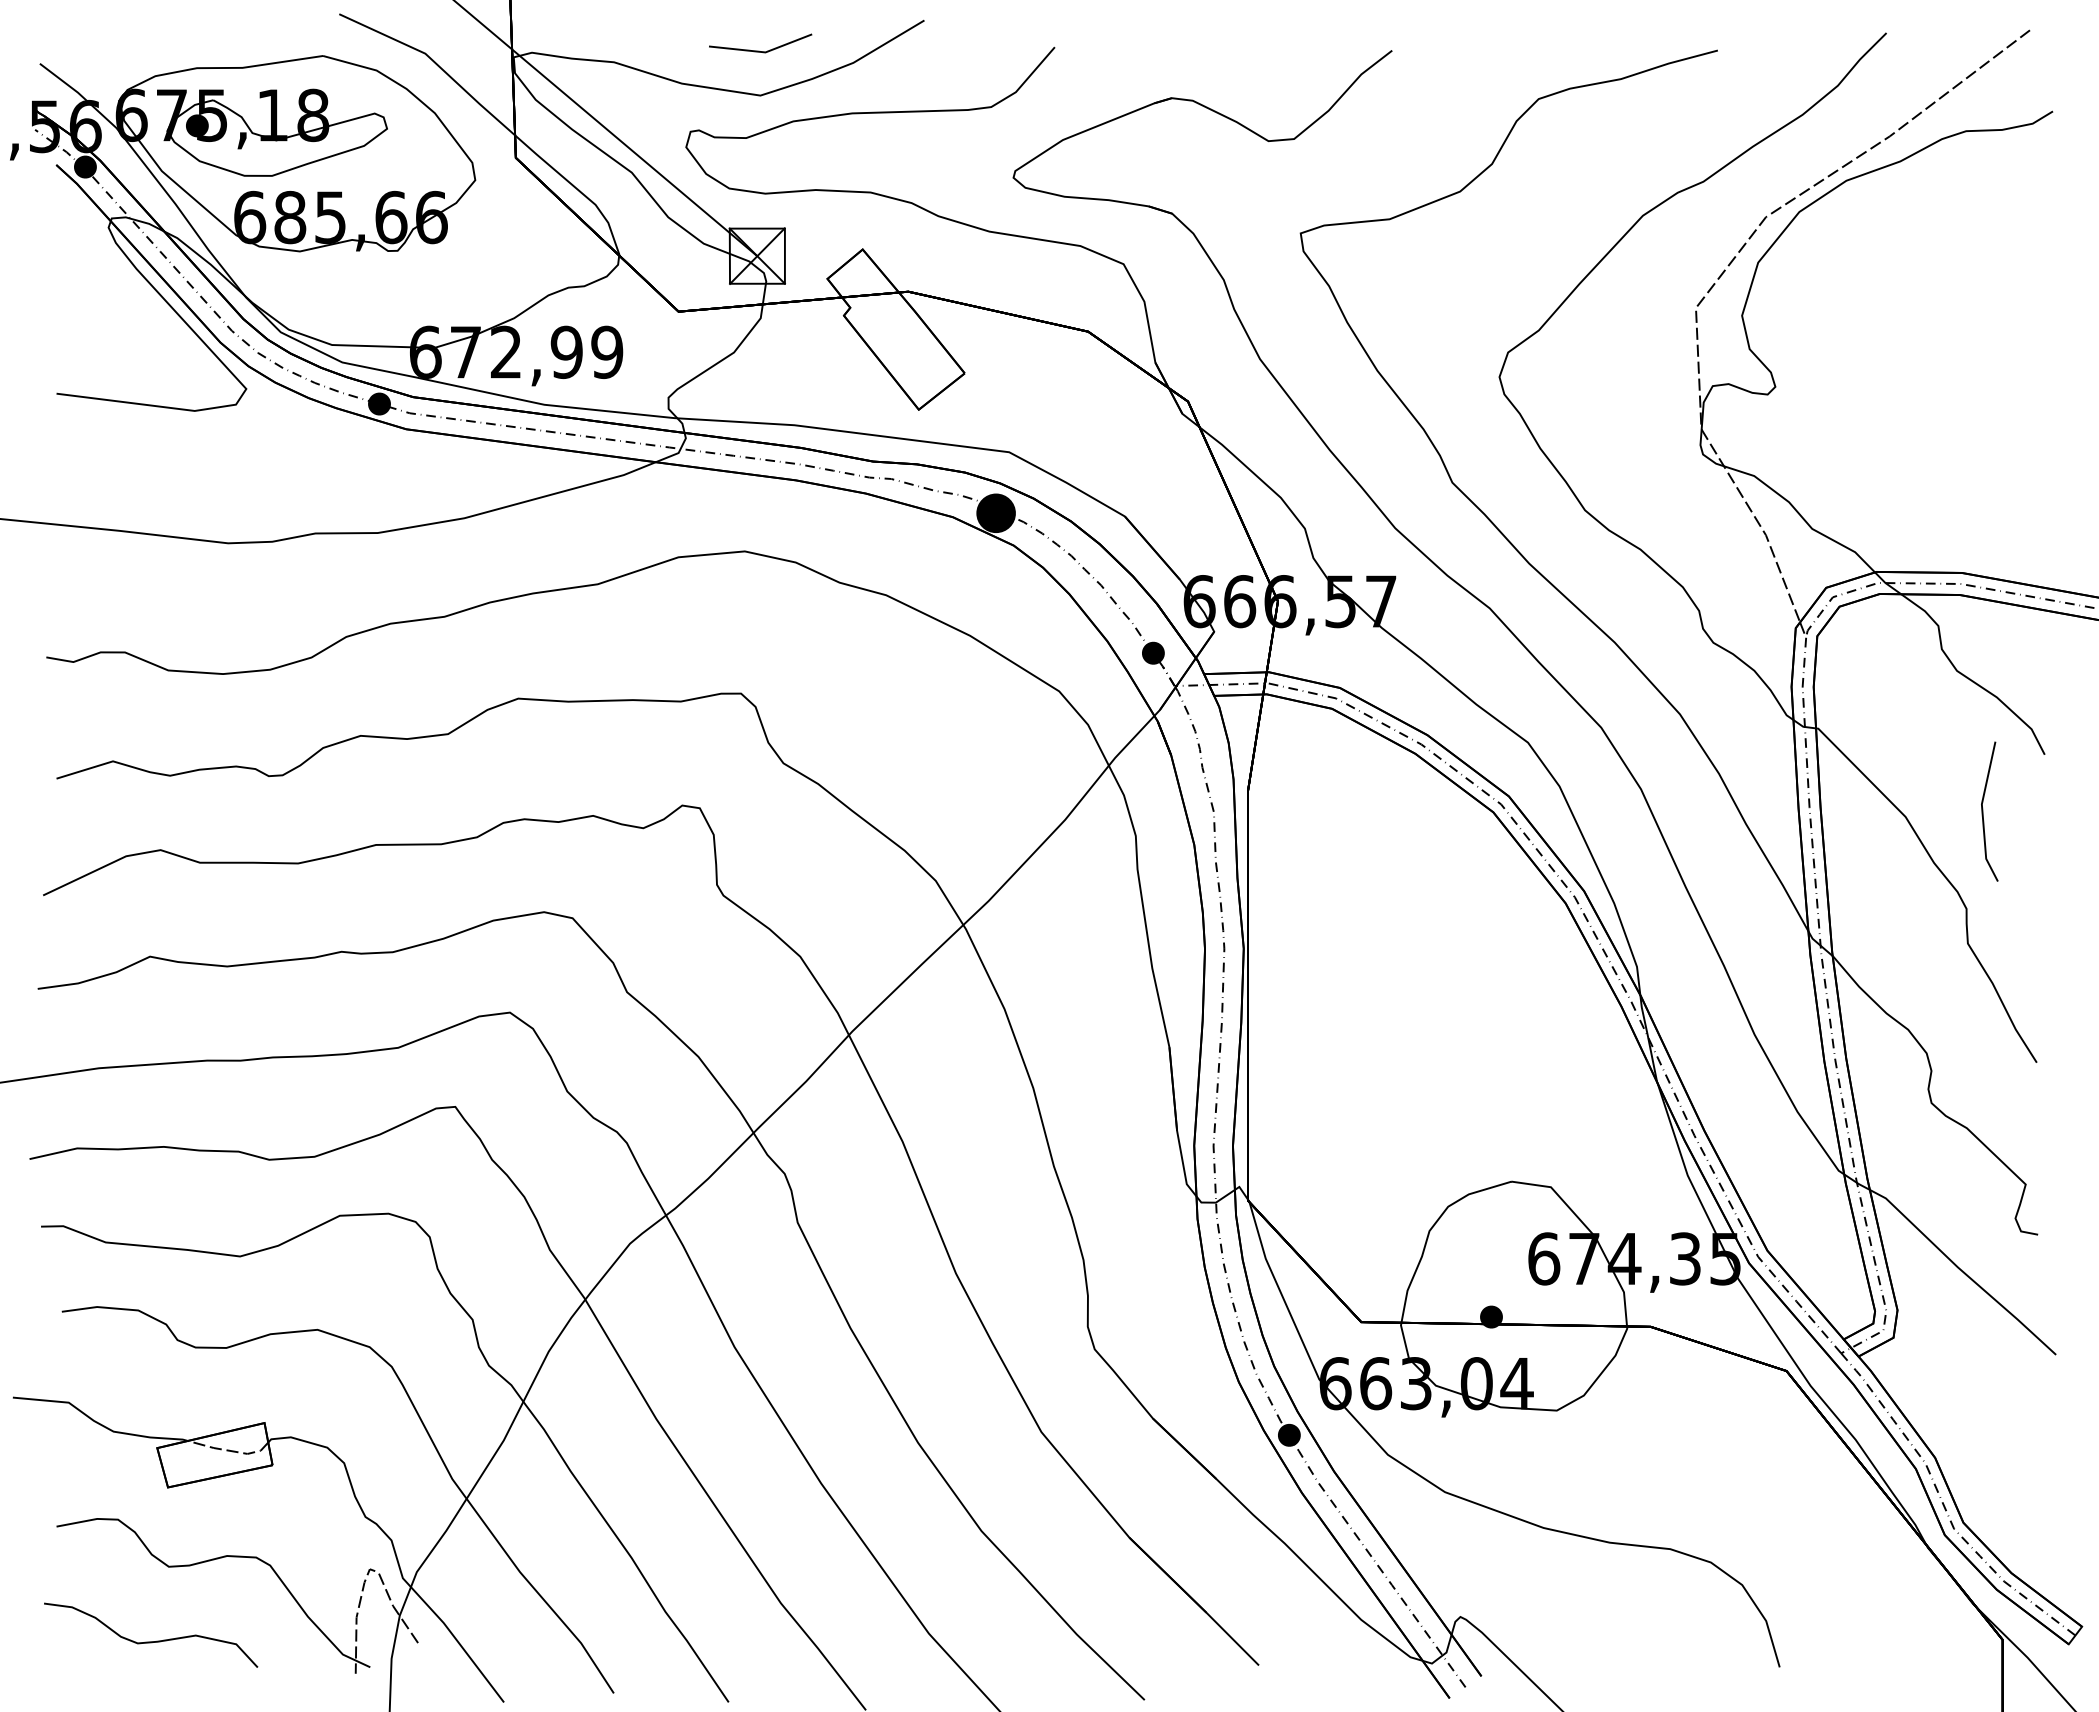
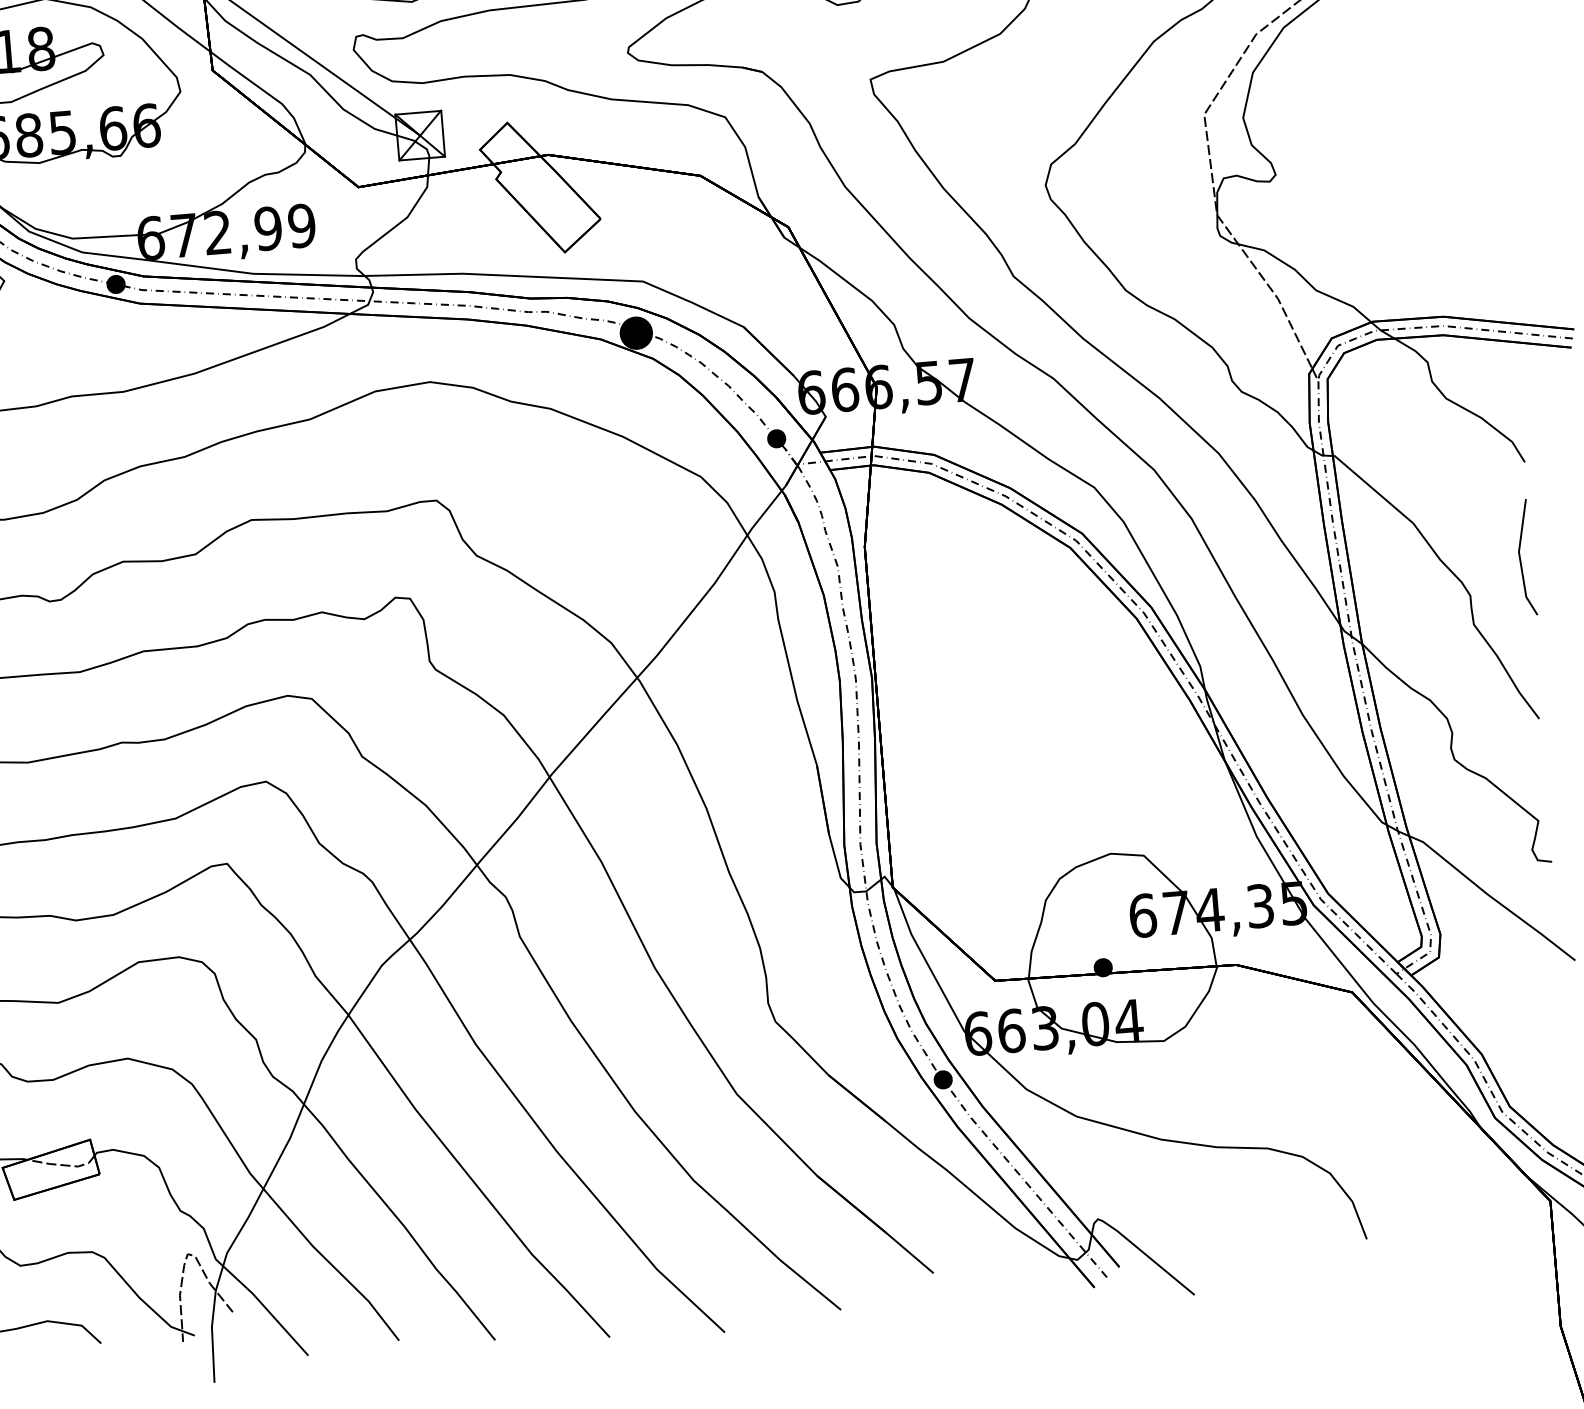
line: (1983, 811) -> (1520, 557), moved

